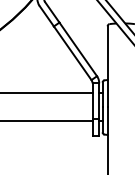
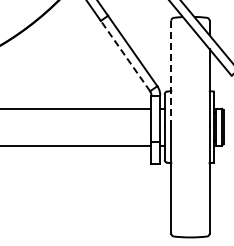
line: (72, 53) -> (125, 56), solid -> dashed
line: (107, 66) -> (171, 73), solid -> dashed

